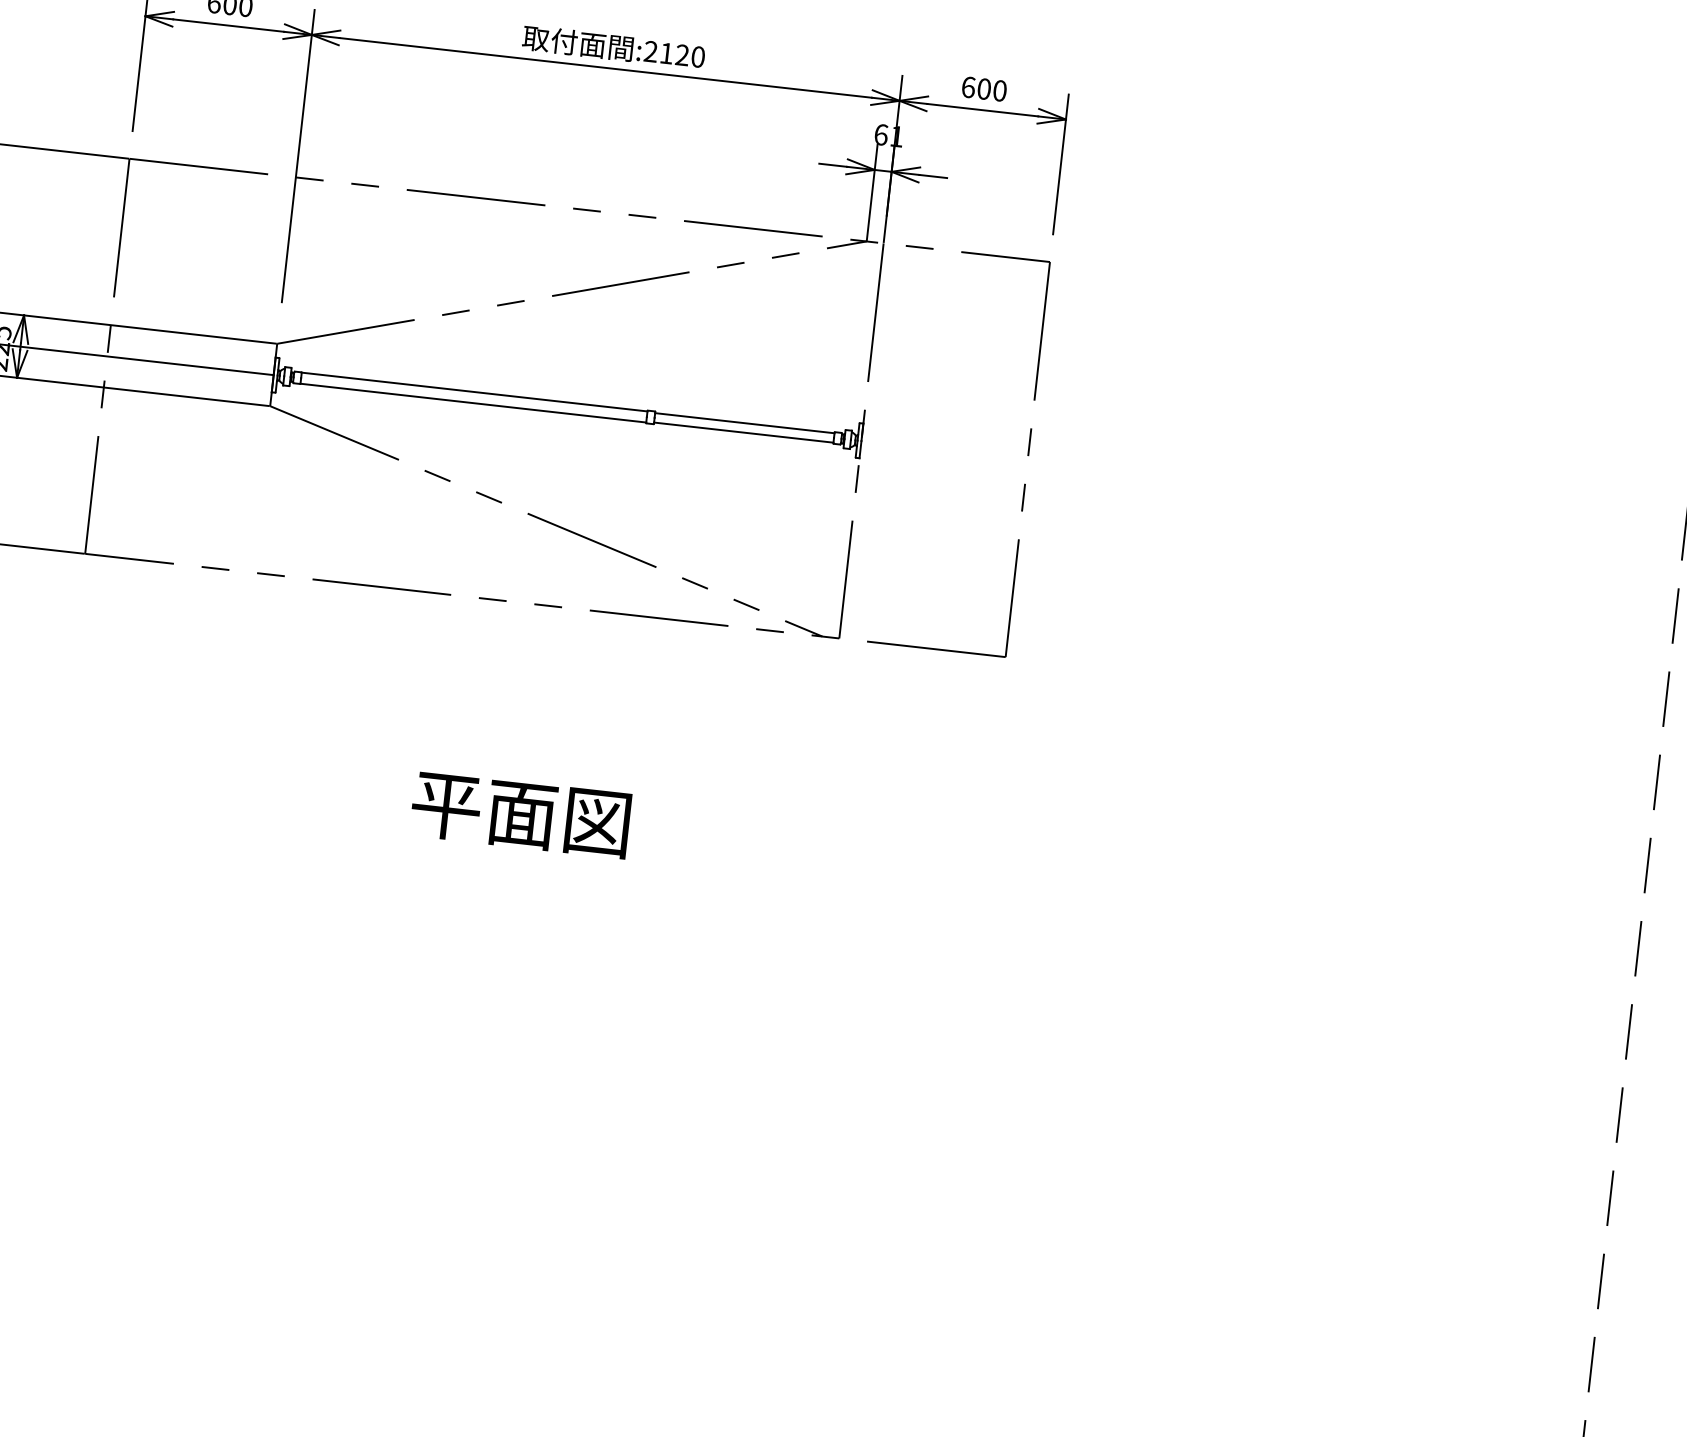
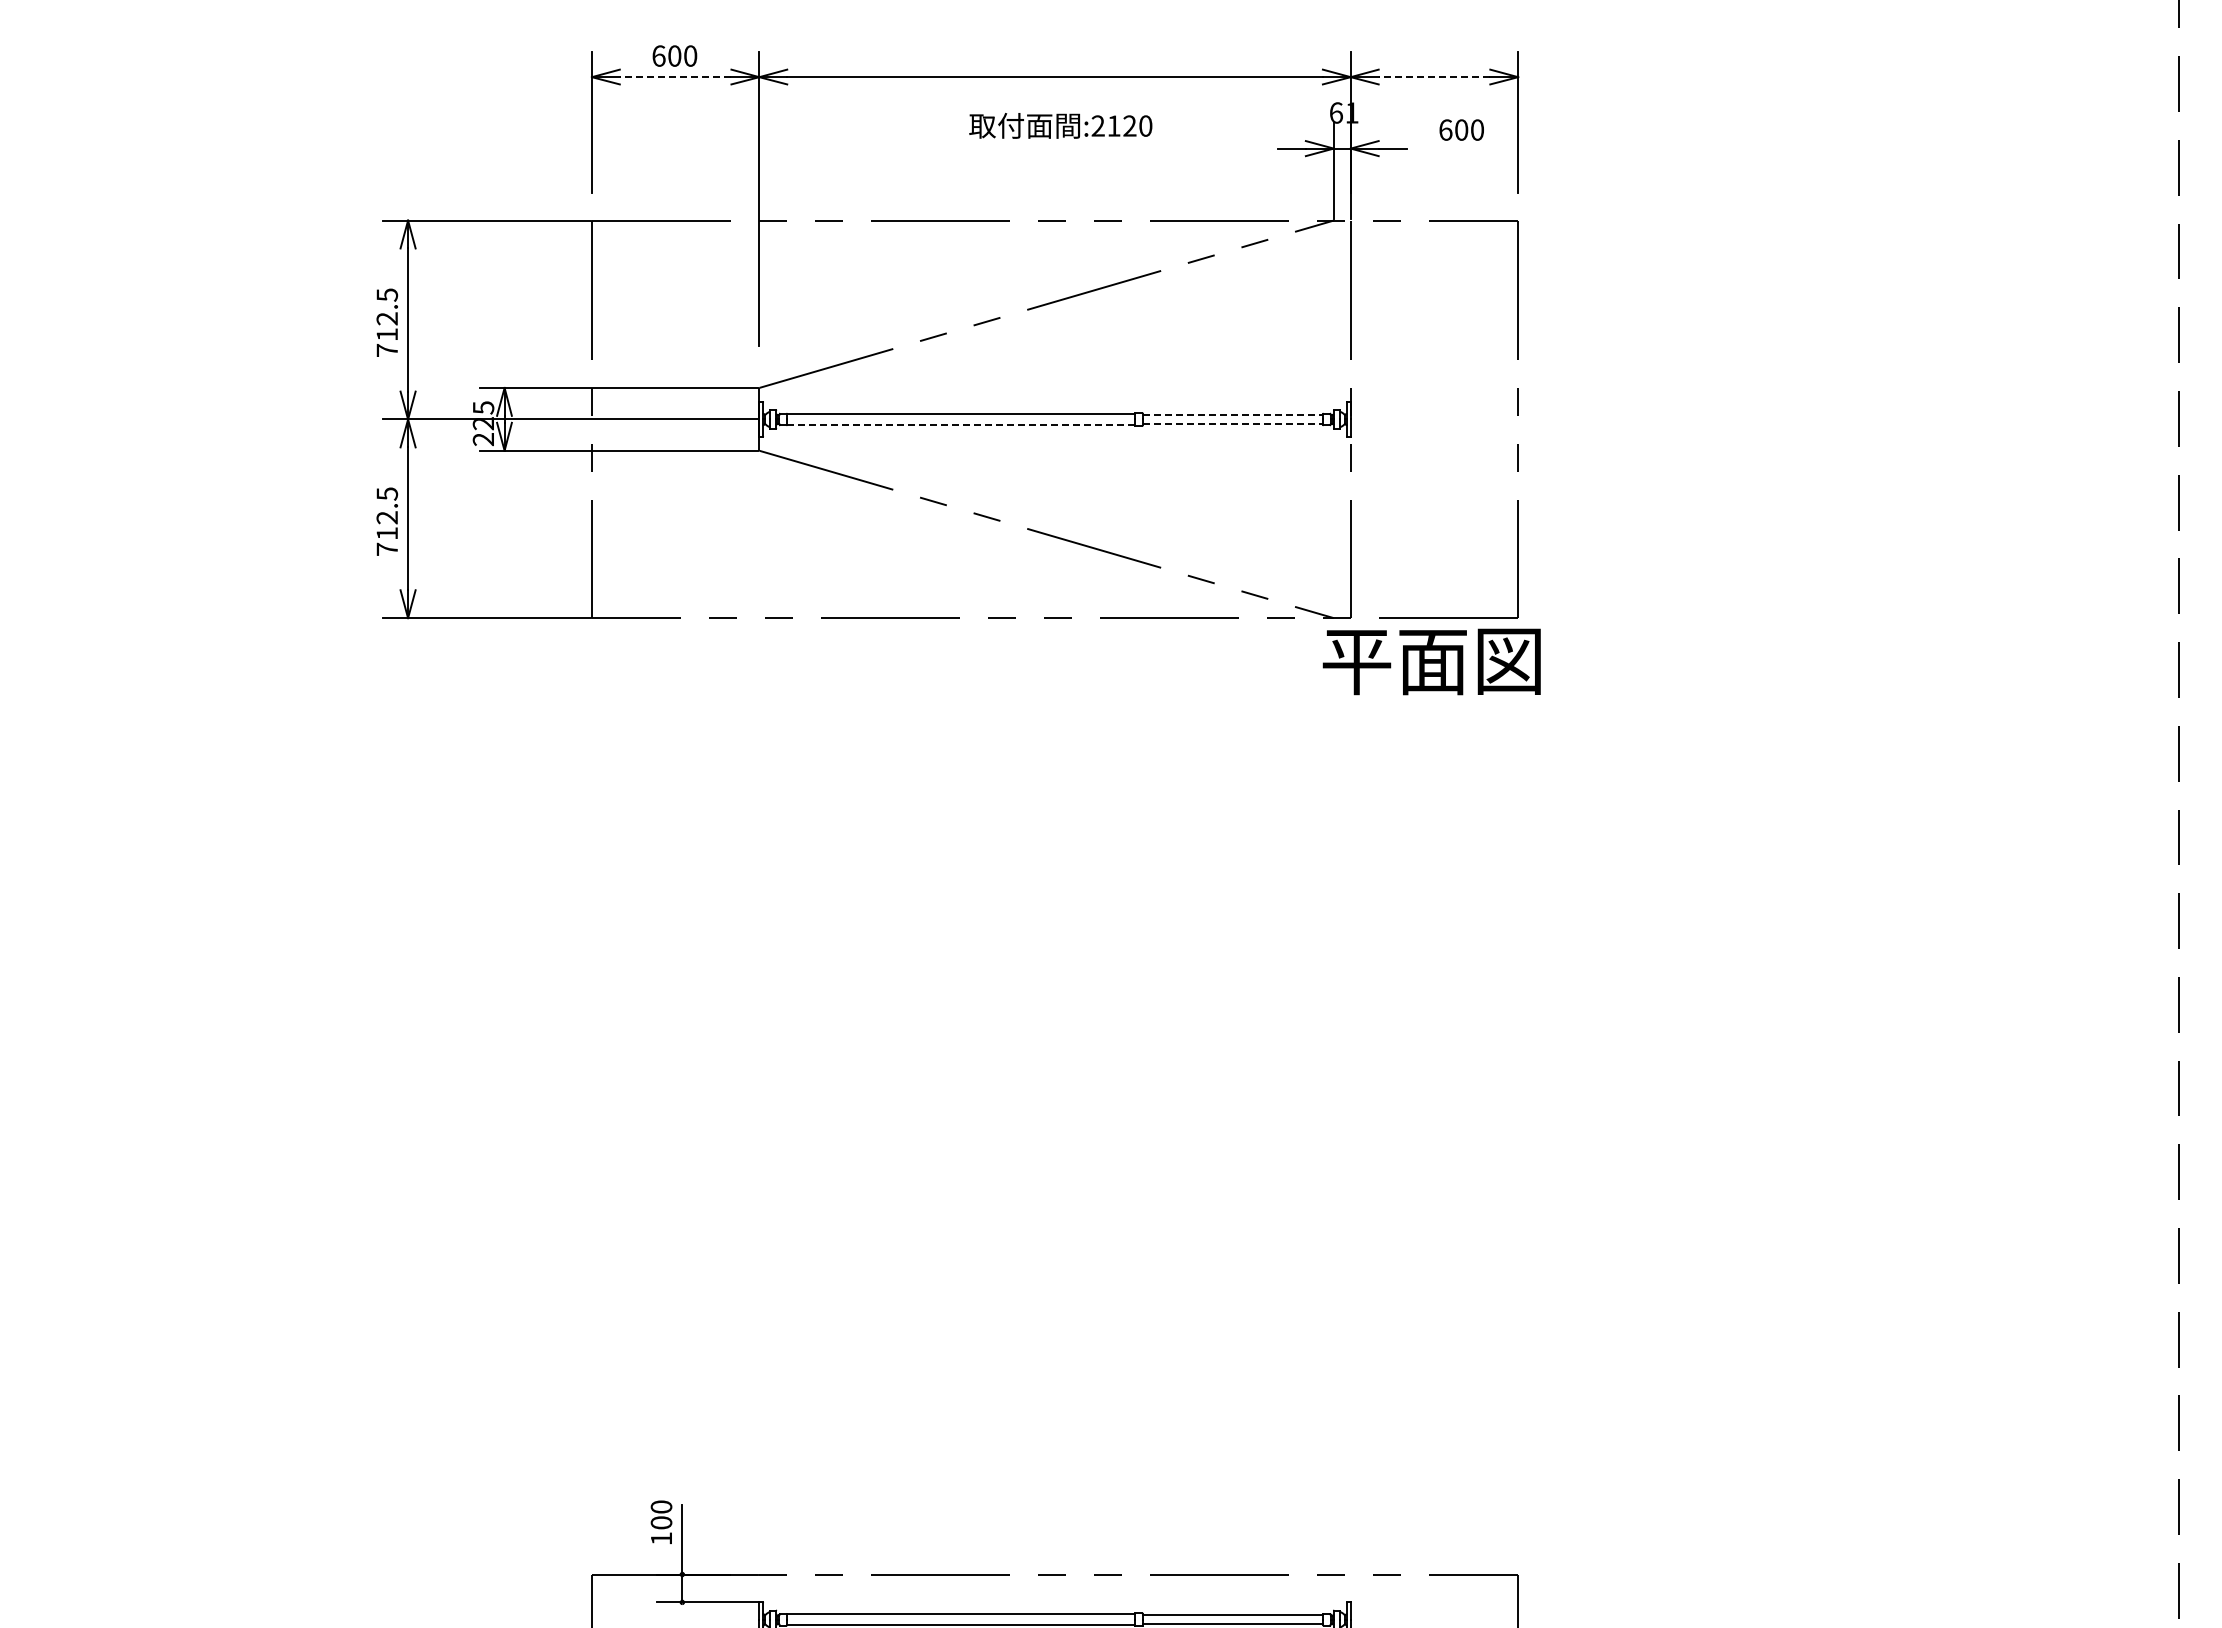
line: (228, 25) -> (675, 77), solid -> dashed
text: (613, 46) -> (1060, 125), moved
text: (984, 88) -> (1461, 129), moved
line: (982, 110) -> (1434, 77), solid -> dashed
line: (472, 403) -> (960, 425), solid -> dashed
line: (745, 423) -> (1233, 414), solid -> dashed
line: (744, 432) -> (1233, 424), solid -> dashed
text: (520, 814) -> (1431, 661), moved

